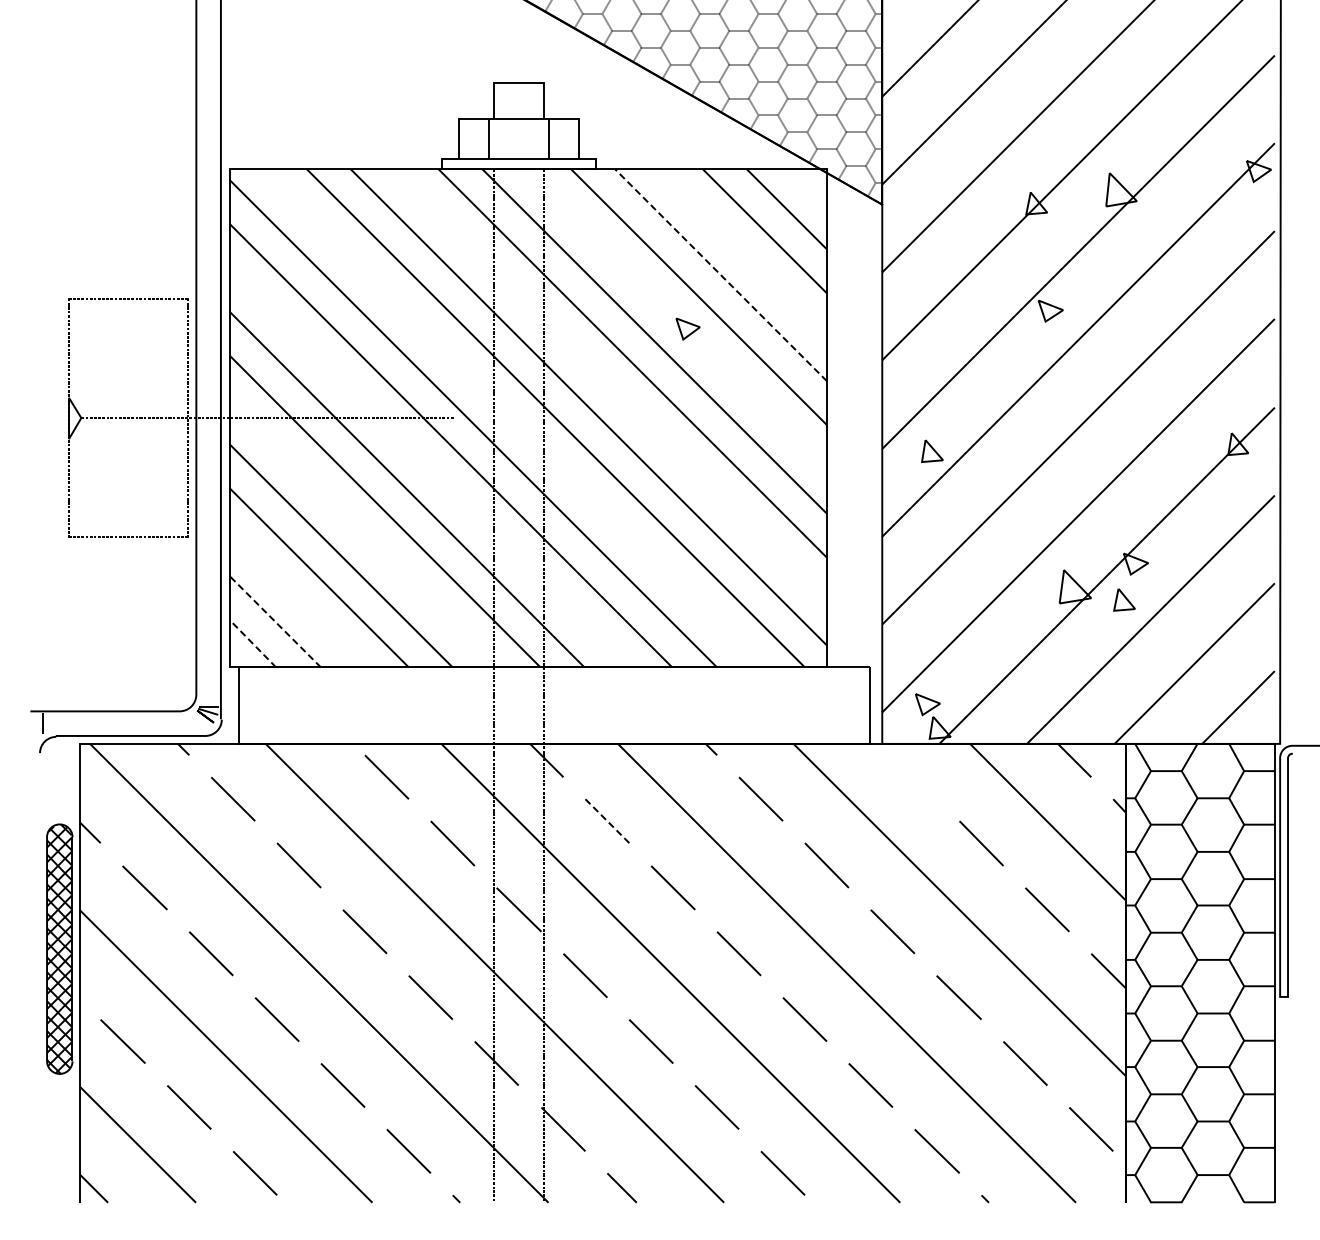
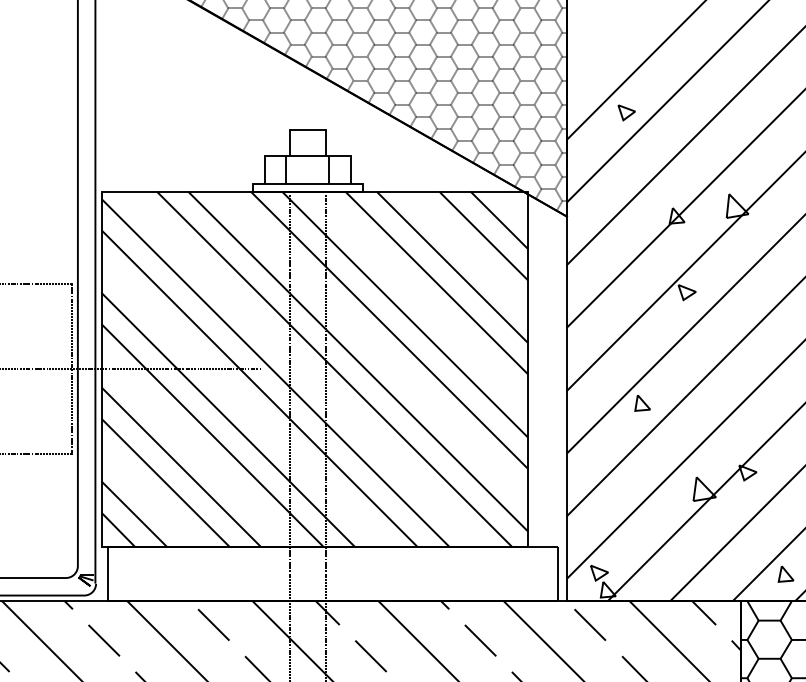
line: (721, 275) -> (452, 267), dashed -> solid
part: (687, 328) -> (626, 112), moved
part: (932, 450) -> (642, 402), moved
part: (1124, 599) -> (786, 573), moved
line: (275, 621) -> (134, 513), dashed -> solid
line: (252, 643) -> (117, 529), dashed -> solid
line: (914, 776) -> (590, 624), added
line: (607, 820) -> (371, 655), dashed -> solid

